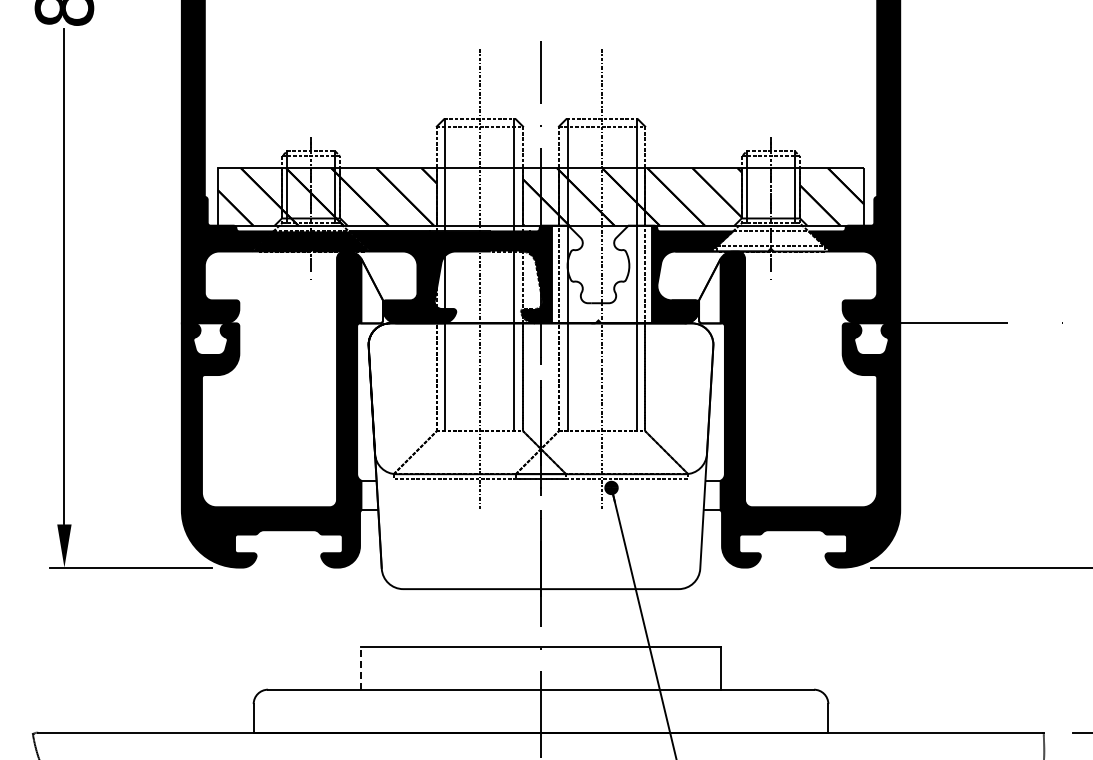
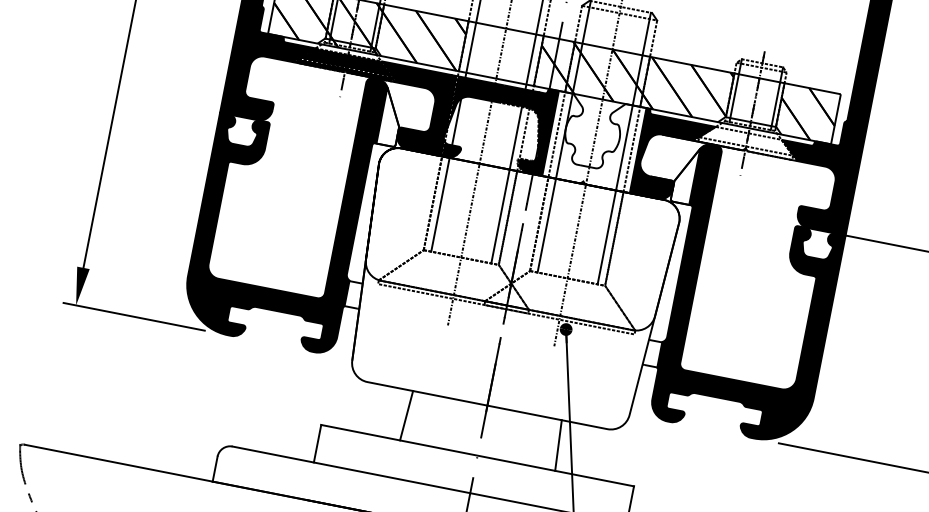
line: (453, 617) -> (406, 415), added
line: (628, 617) -> (558, 445), added
line: (361, 668) -> (317, 444), dashed -> solid

